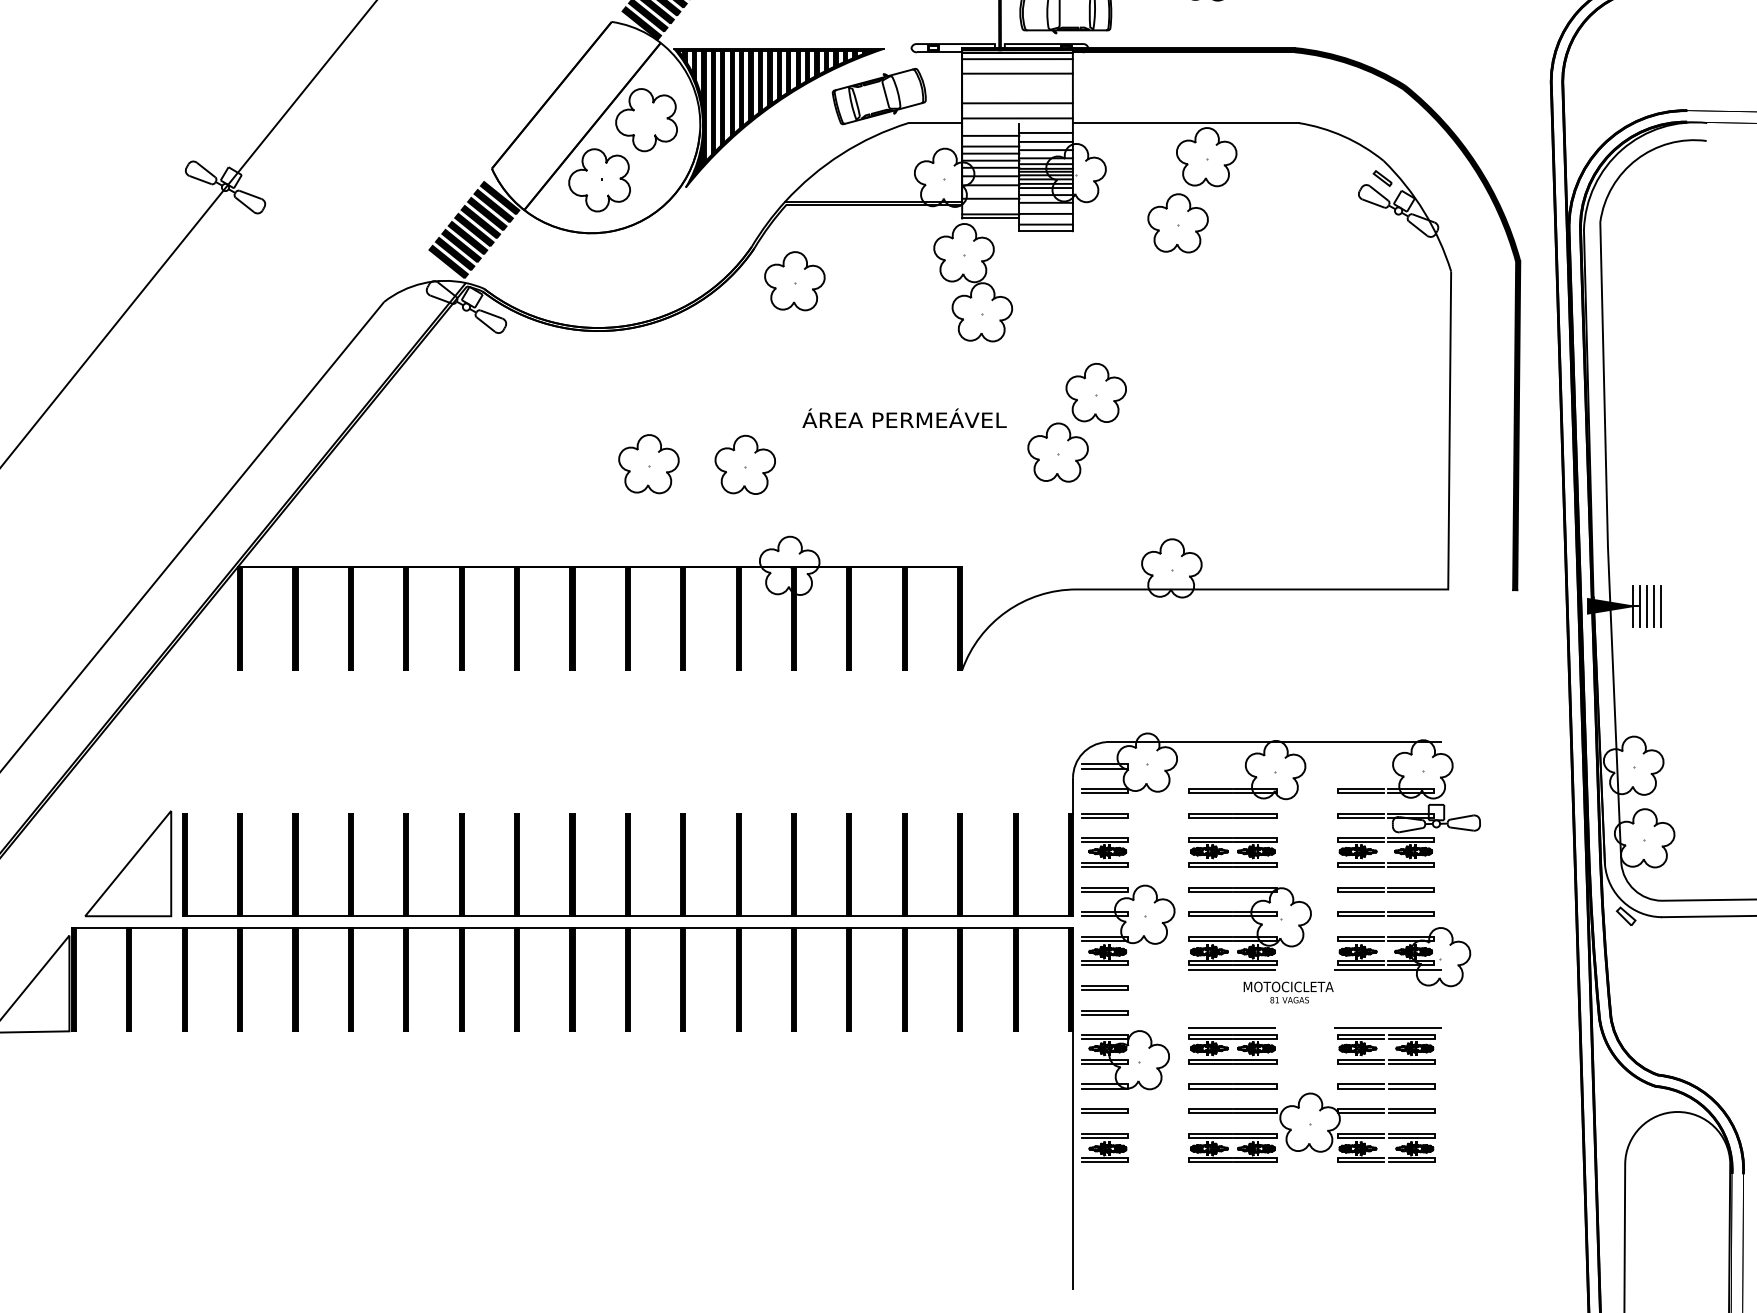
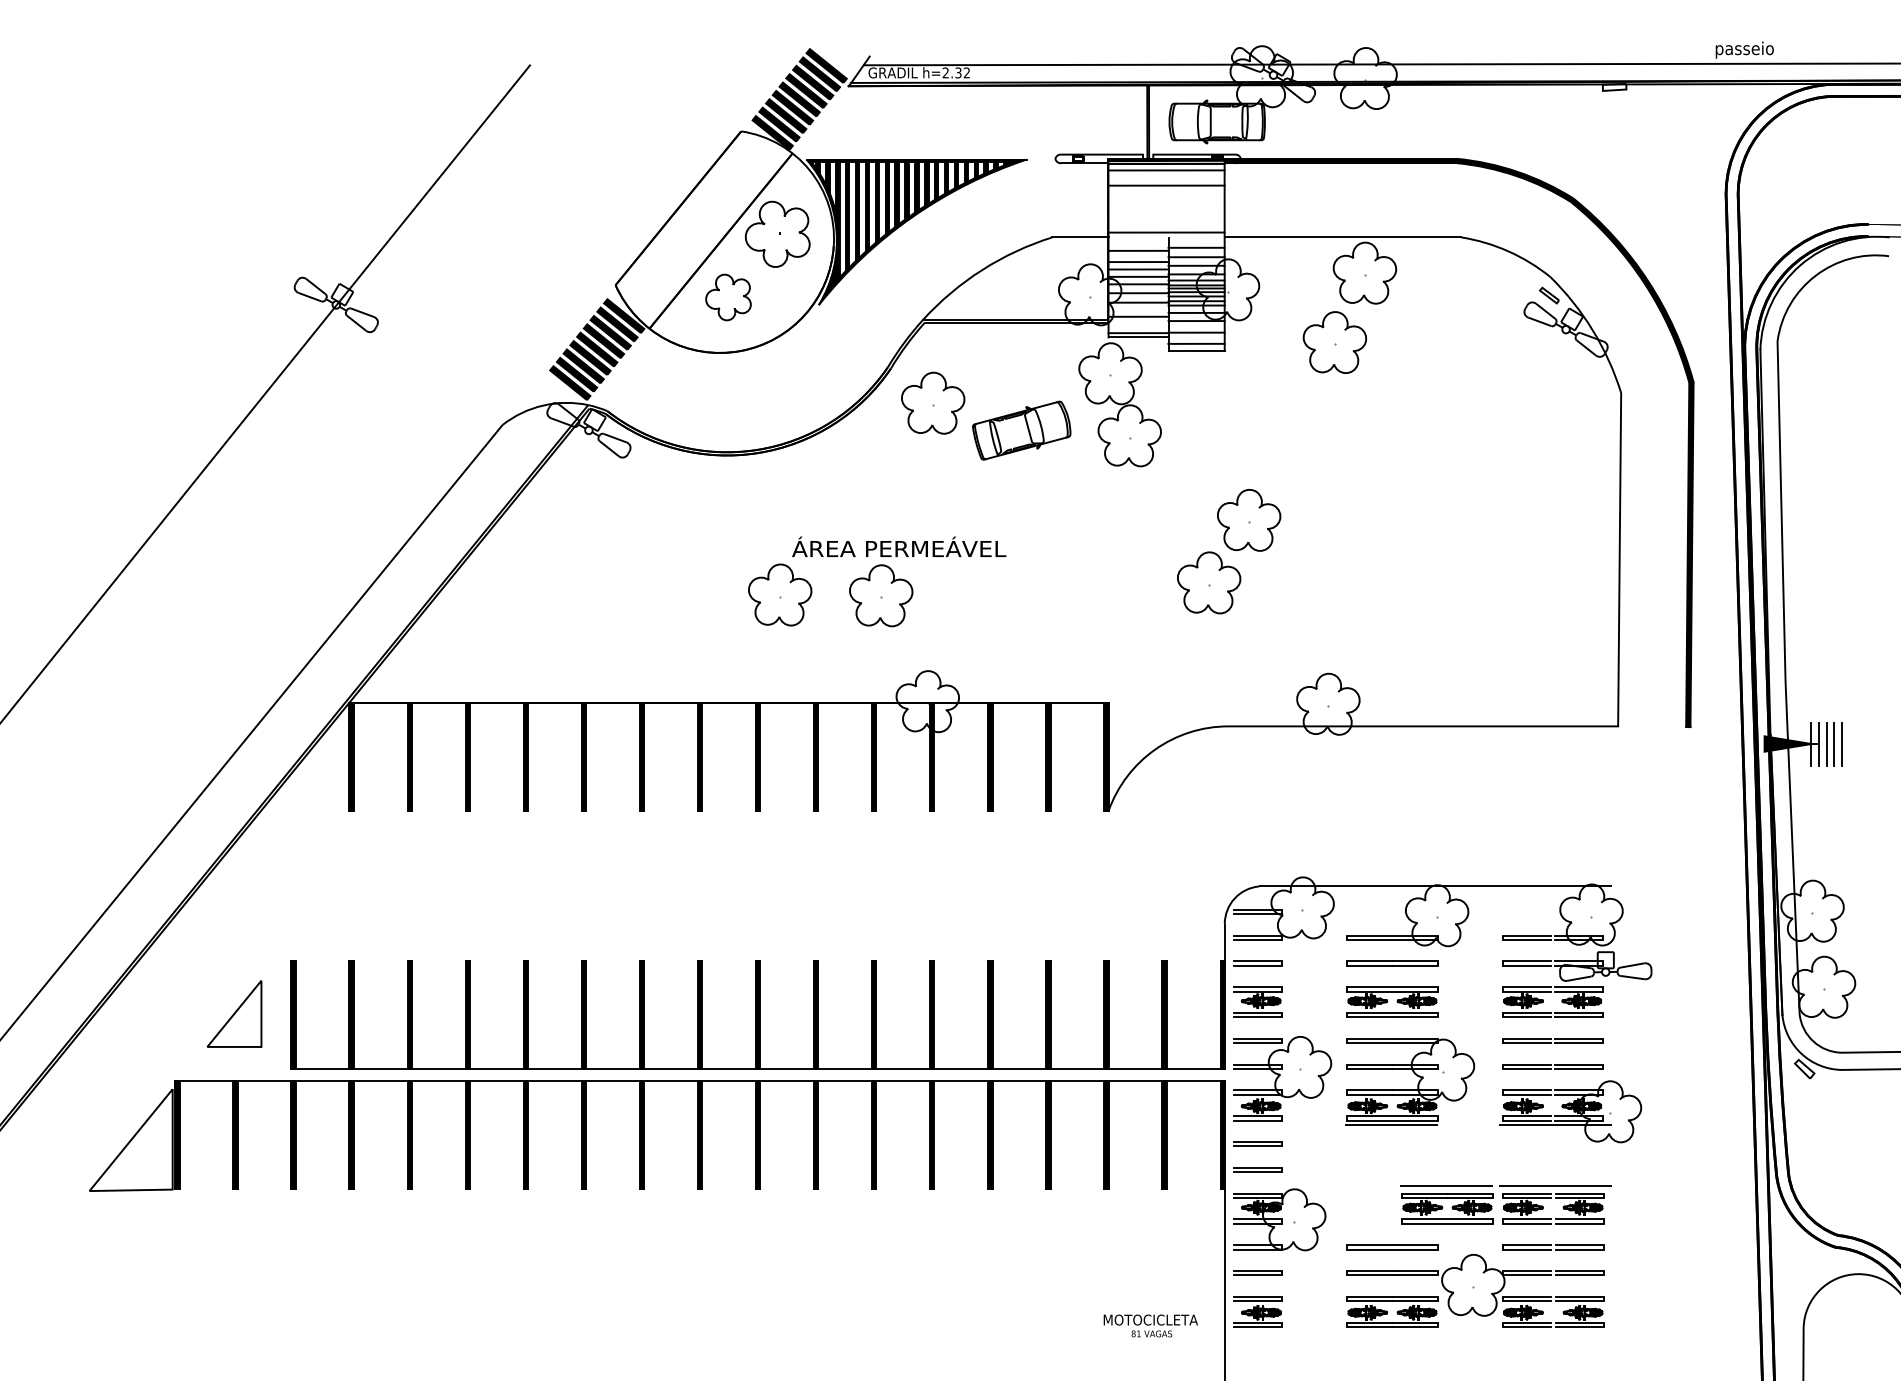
part: (879, 96) -> (1021, 430), moved
line: (1017, 103) -> (1166, 216), removed
part: (599, 180) -> (728, 297), size x0.7
text: (904, 417) -> (899, 546), moved
part: (128, 863) -> (234, 1013), size x0.6
text: (1288, 992) -> (1150, 1325), moved
part: (1232, 1045) -> (1446, 1204), moved

